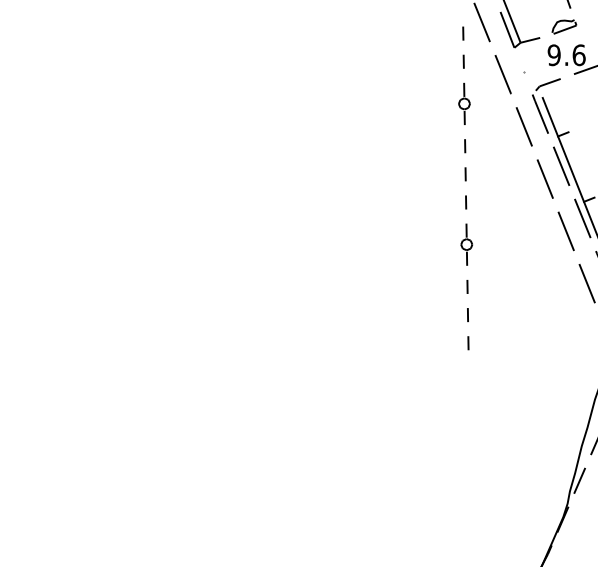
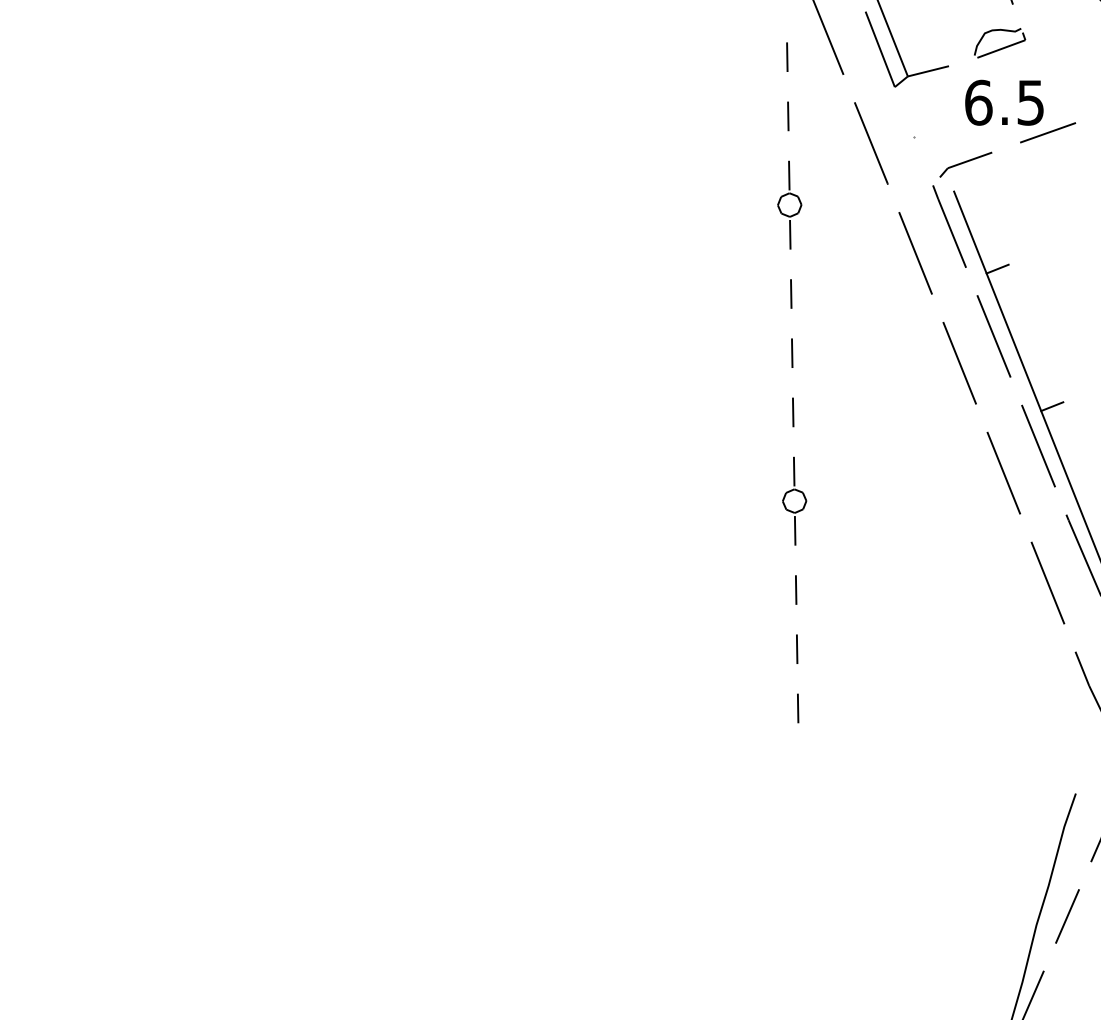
text: (566, 55) -> (1004, 103), 9.6 -> 6.5

